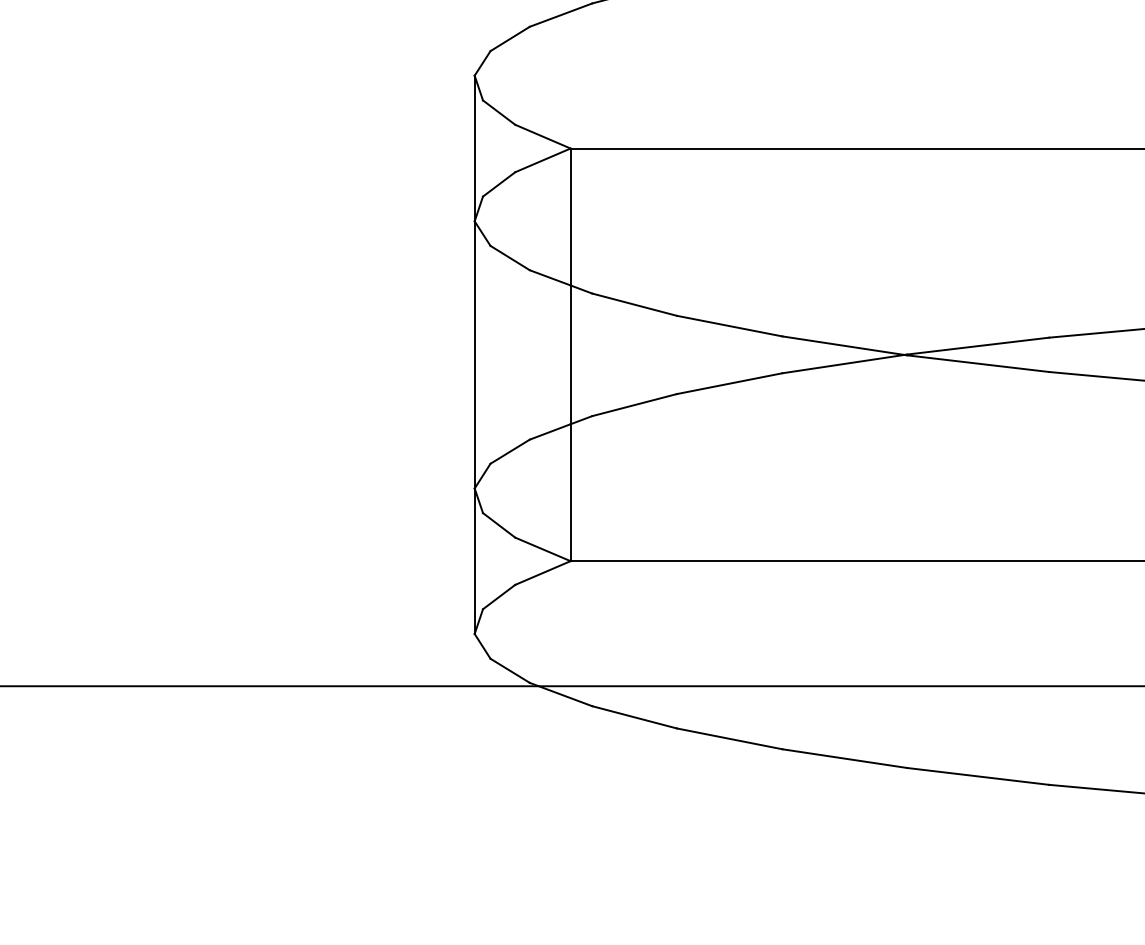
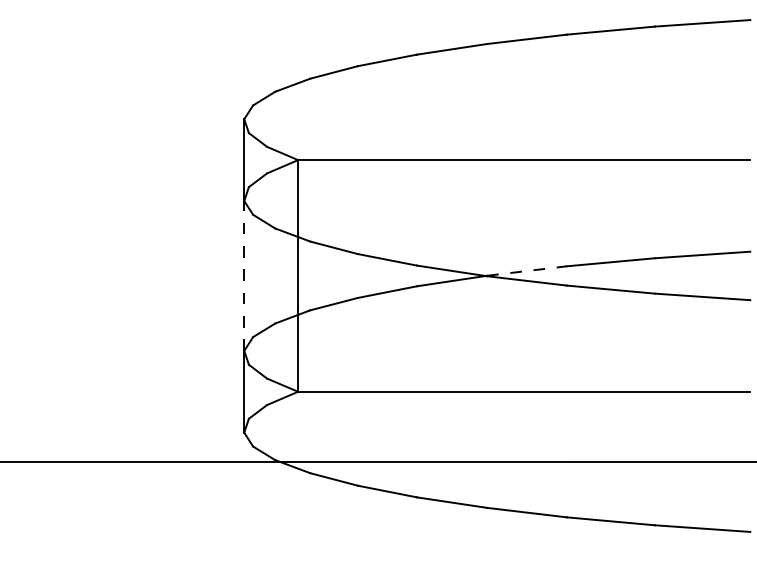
line: (979, 345) -> (527, 270), solid -> dashed
line: (475, 355) -> (244, 276), solid -> dashed

